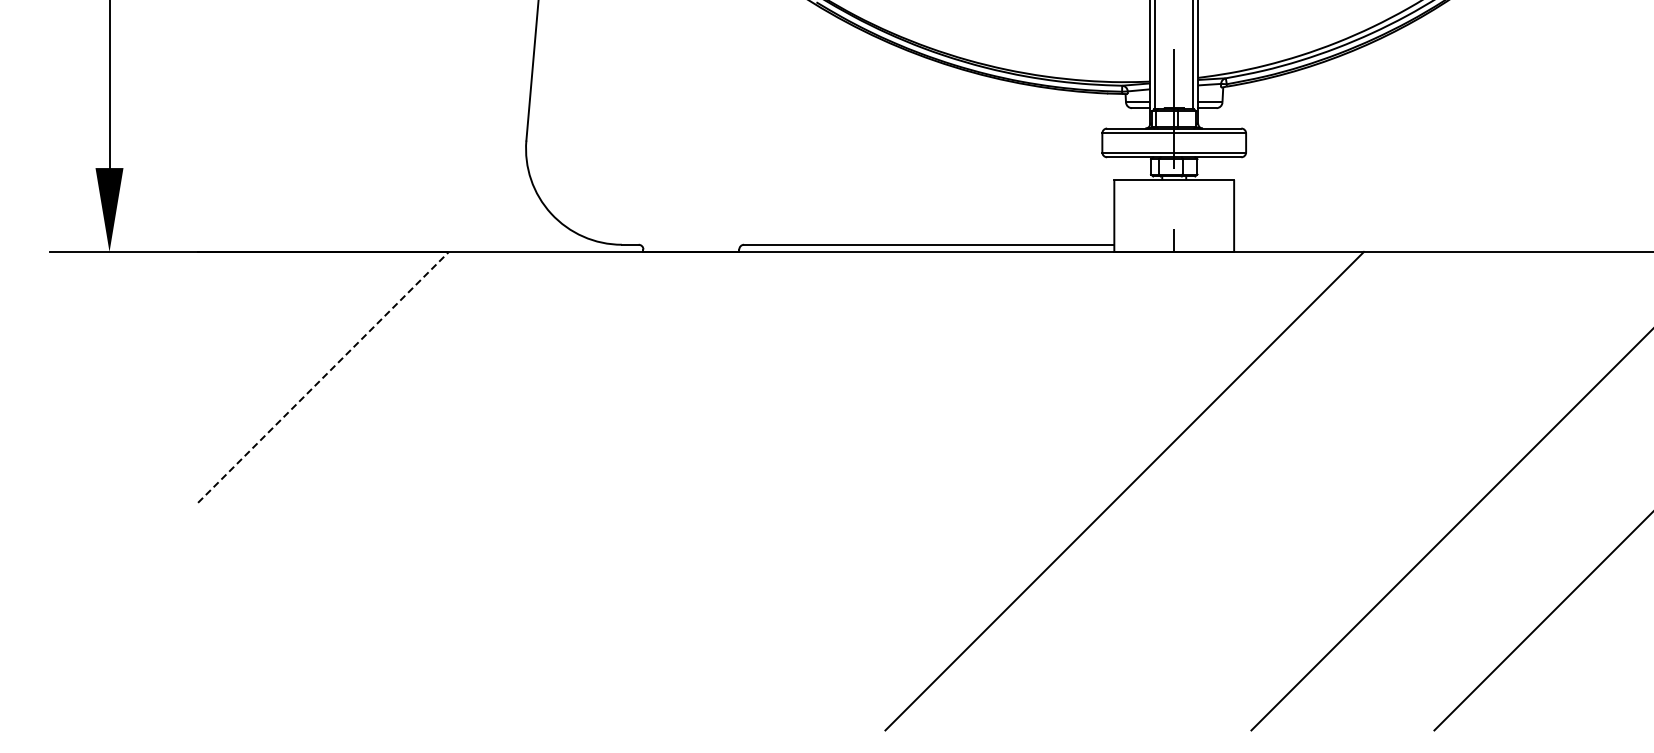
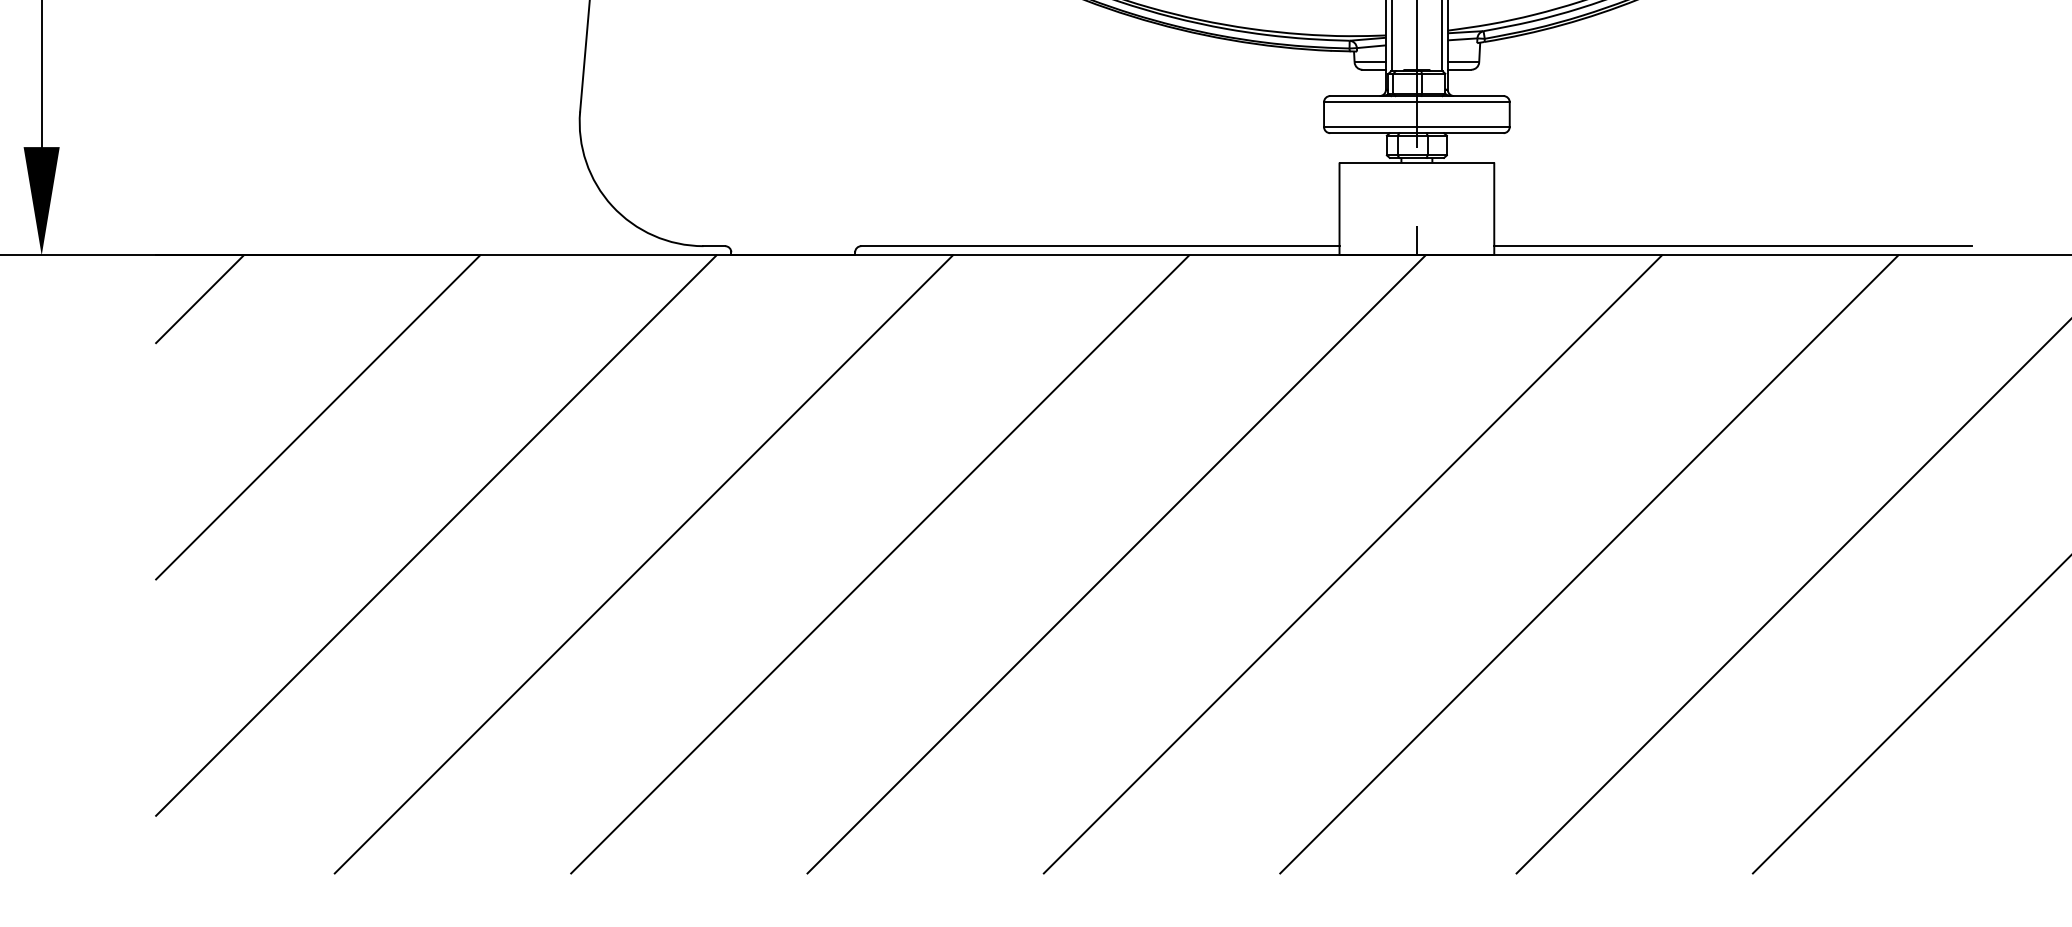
line: (1419, 244) -> (1733, 245), added
line: (231, 285) -> (199, 298), added
line: (323, 377) -> (318, 417), dashed -> solid
line: (414, 468) -> (435, 535), added
line: (575, 490) -> (643, 563), added
line: (758, 490) -> (879, 563), added
line: (941, 490) -> (1116, 563), added
line: (1307, 490) -> (1589, 563), added

